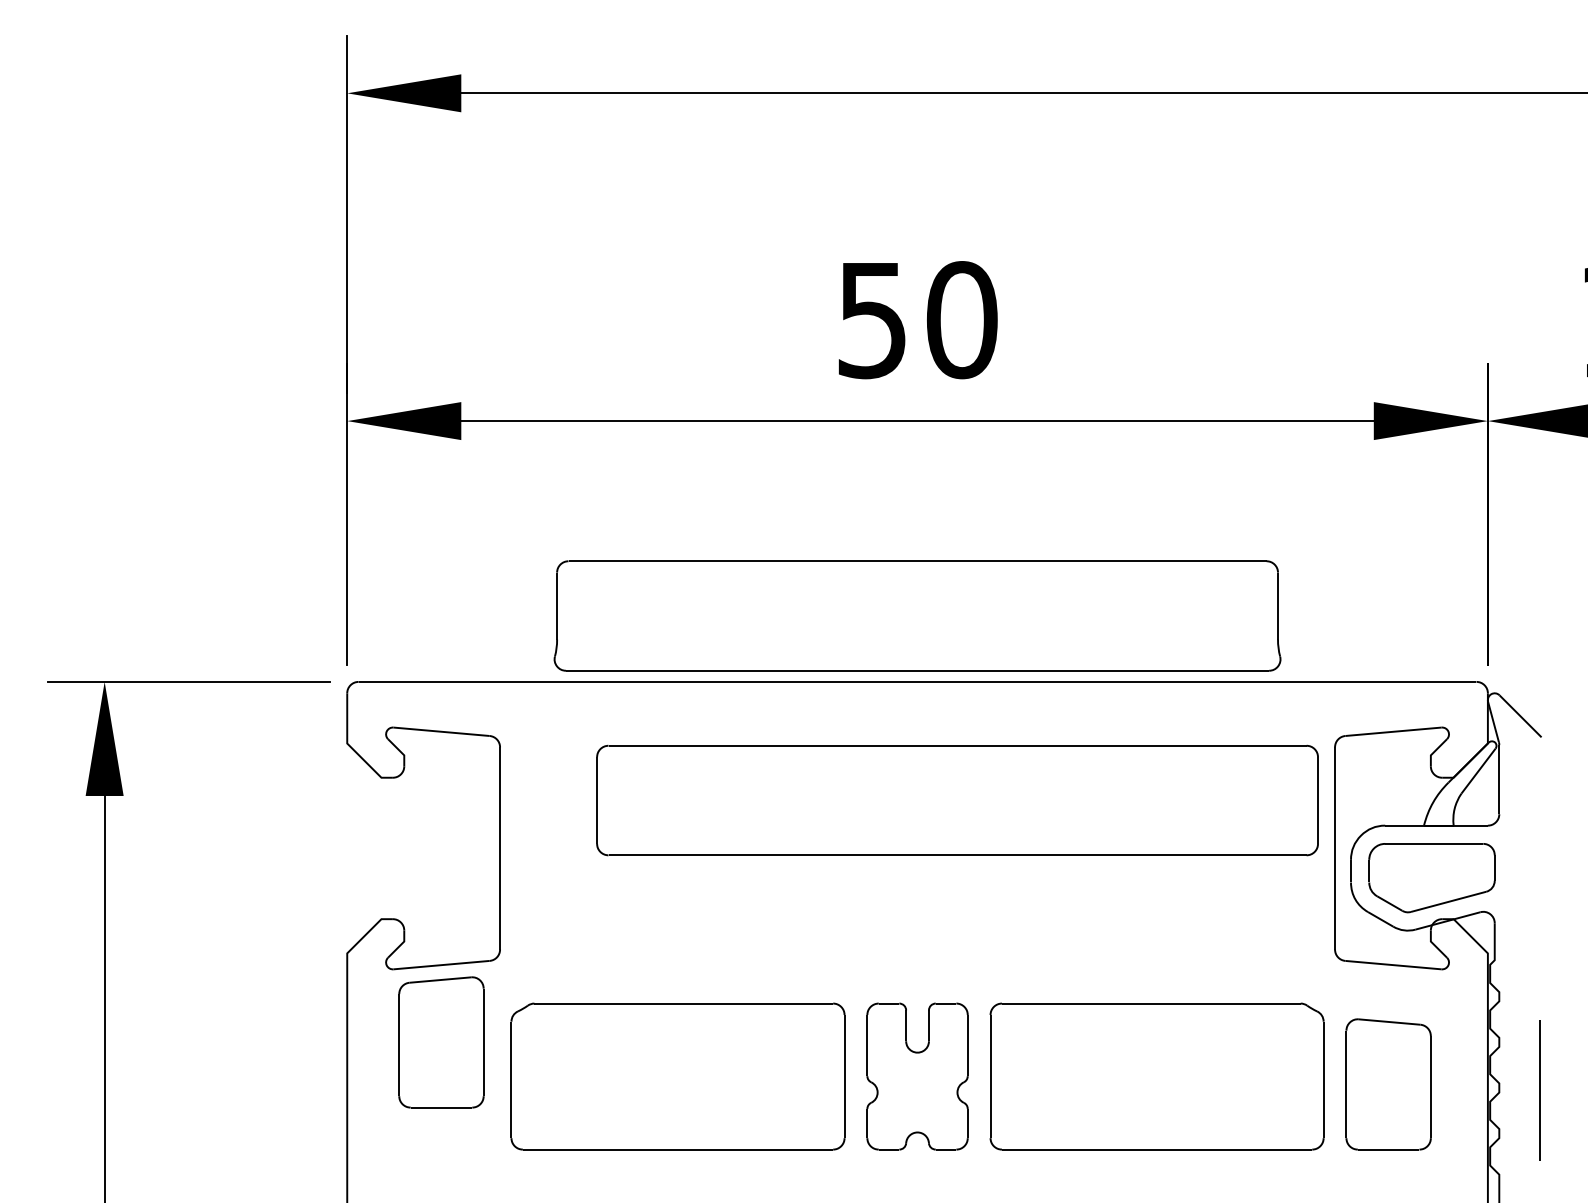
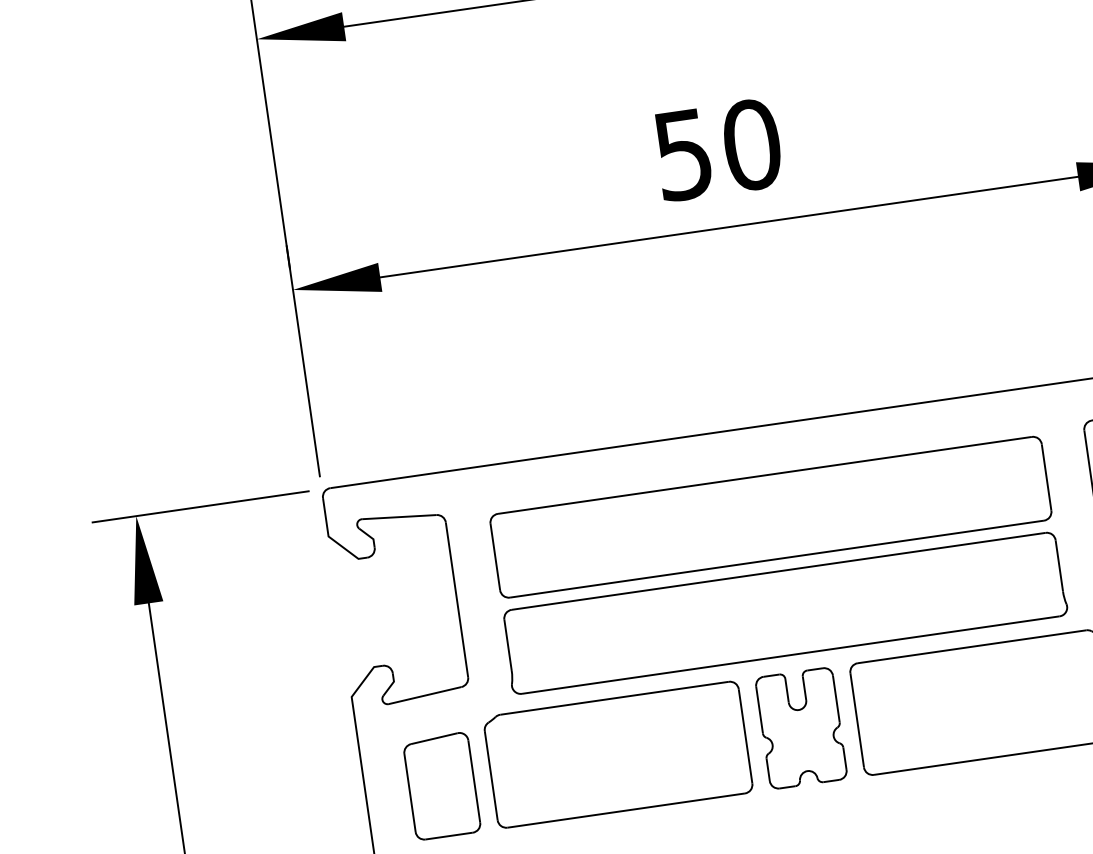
part: (917, 615) -> (784, 612), moved
part: (957, 800) -> (770, 517), moved
part: (441, 1042) -> (442, 786), moved

